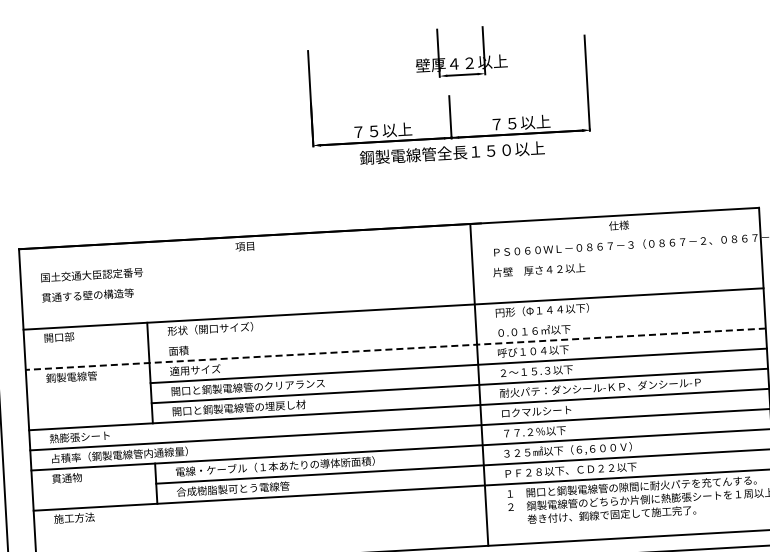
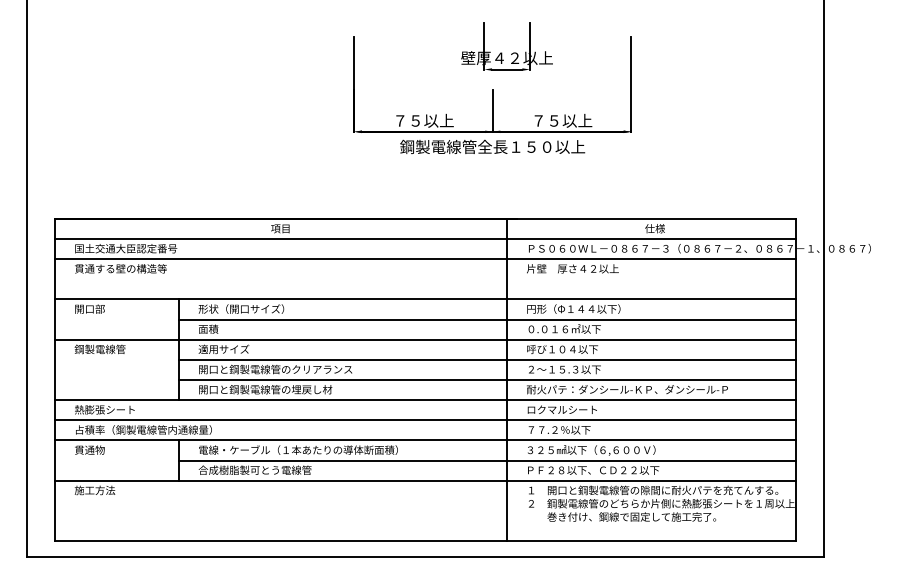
line: (389, 248) -> (424, 238), added
line: (390, 269) -> (424, 259), added
line: (455, 325) -> (486, 319), added
line: (395, 349) -> (425, 339), dashed -> solid

